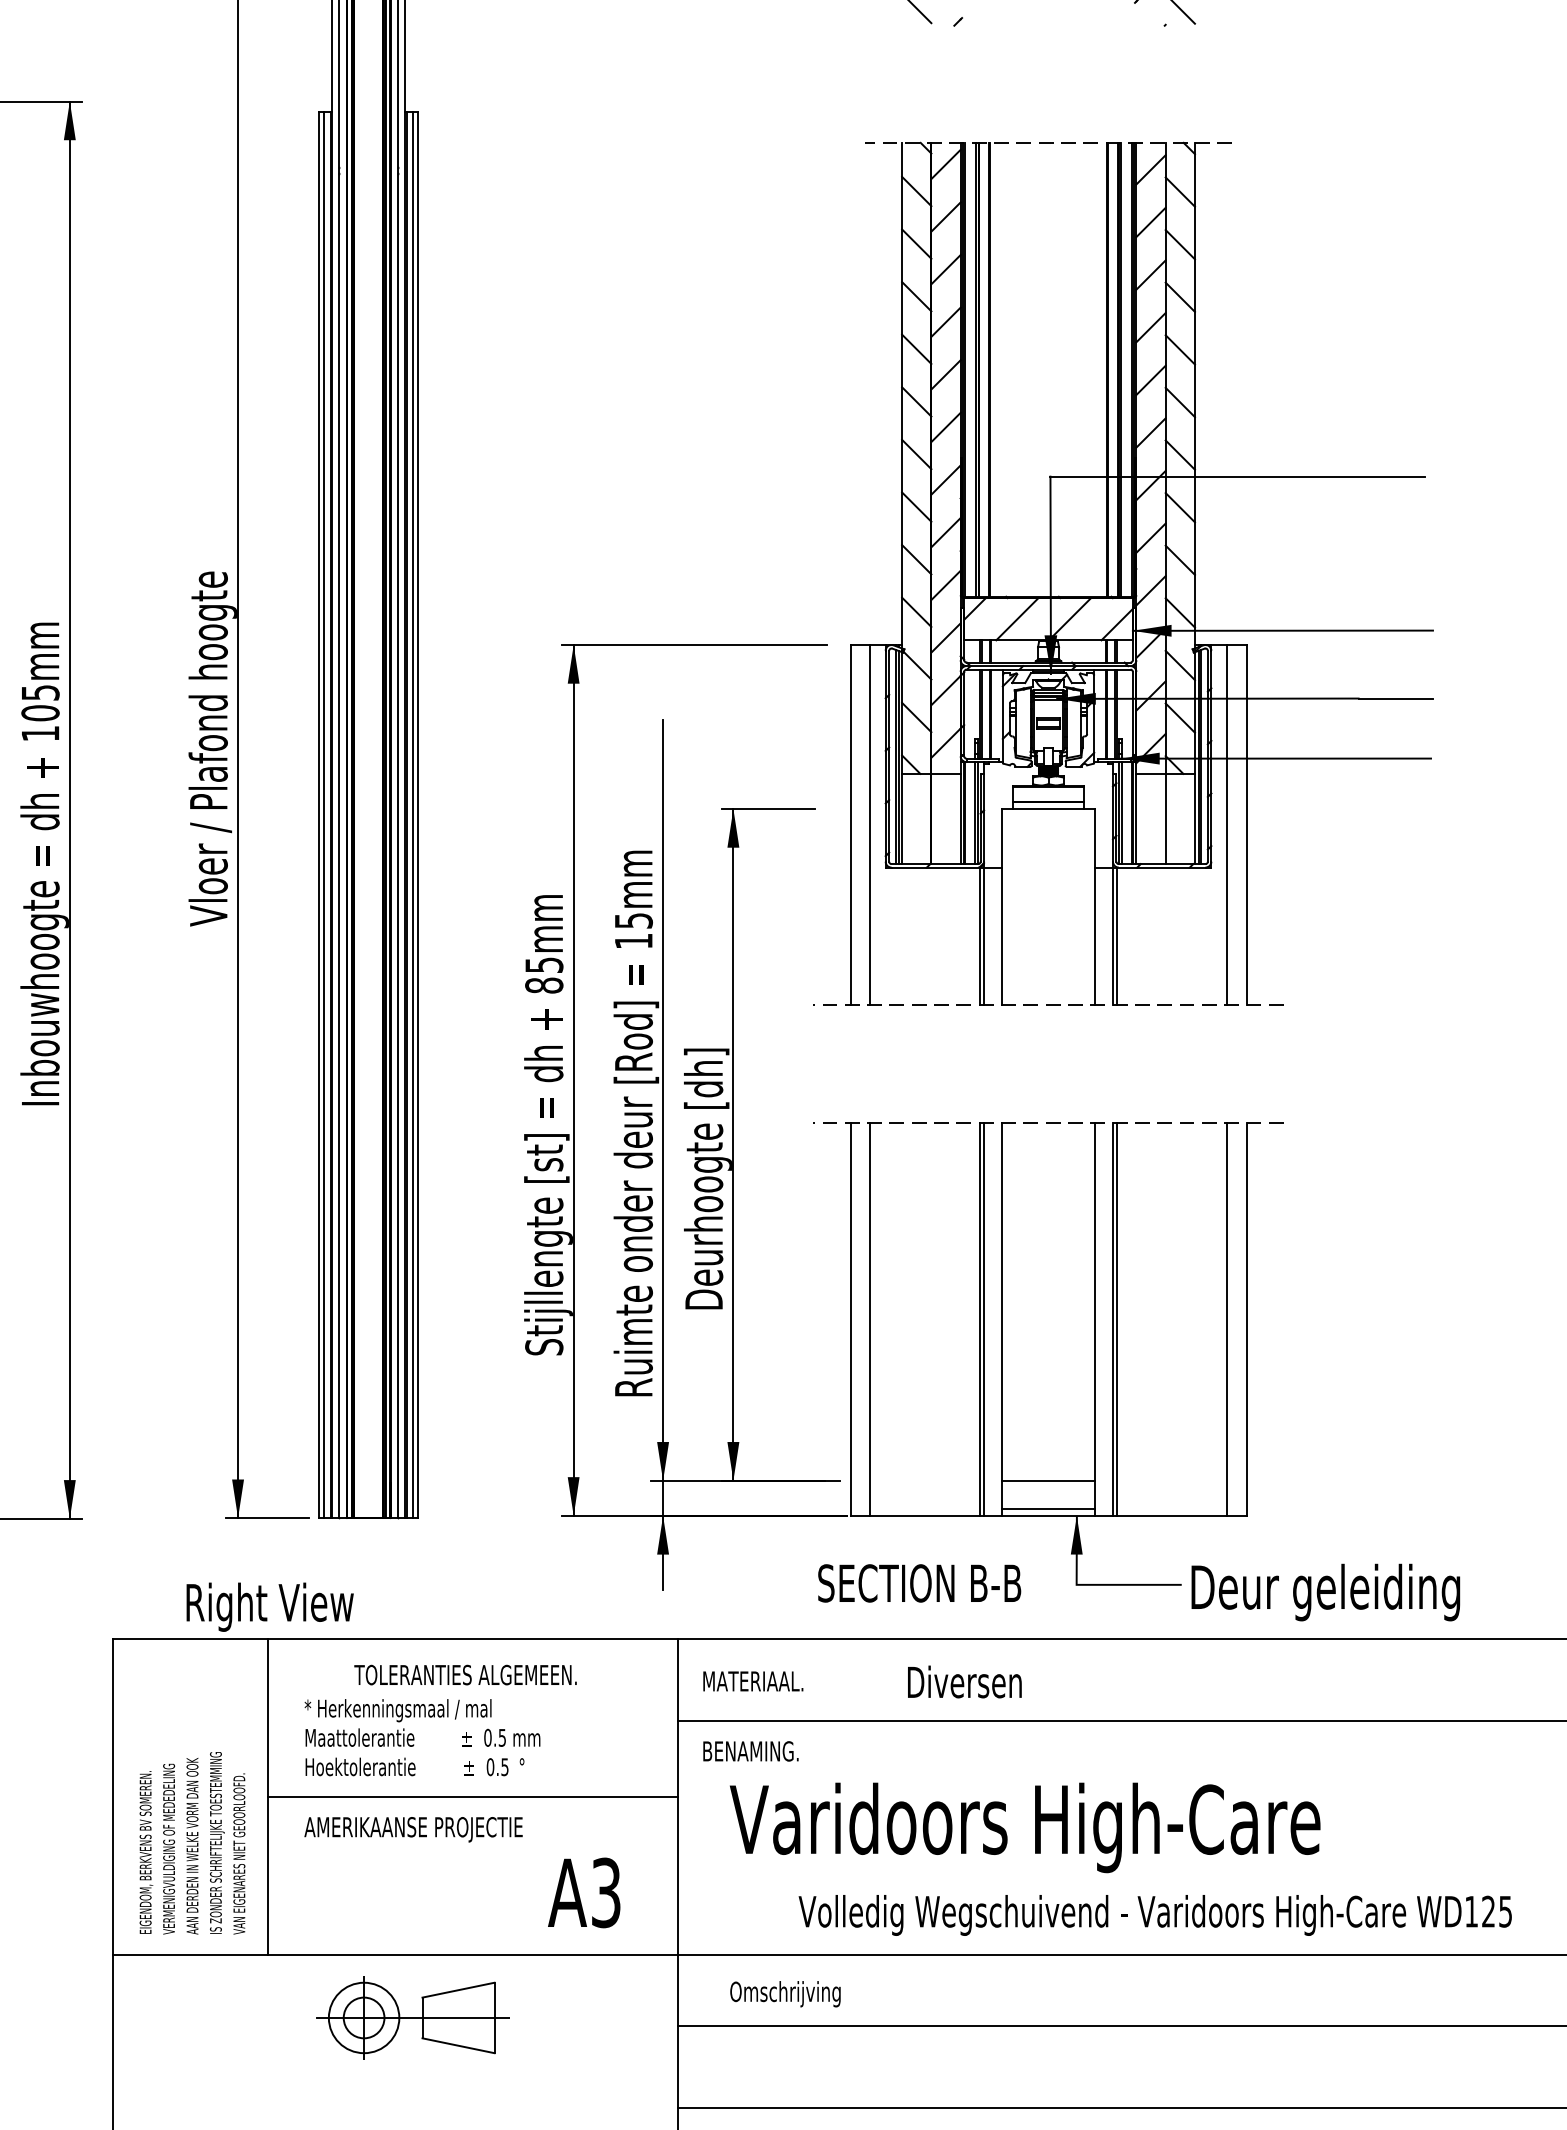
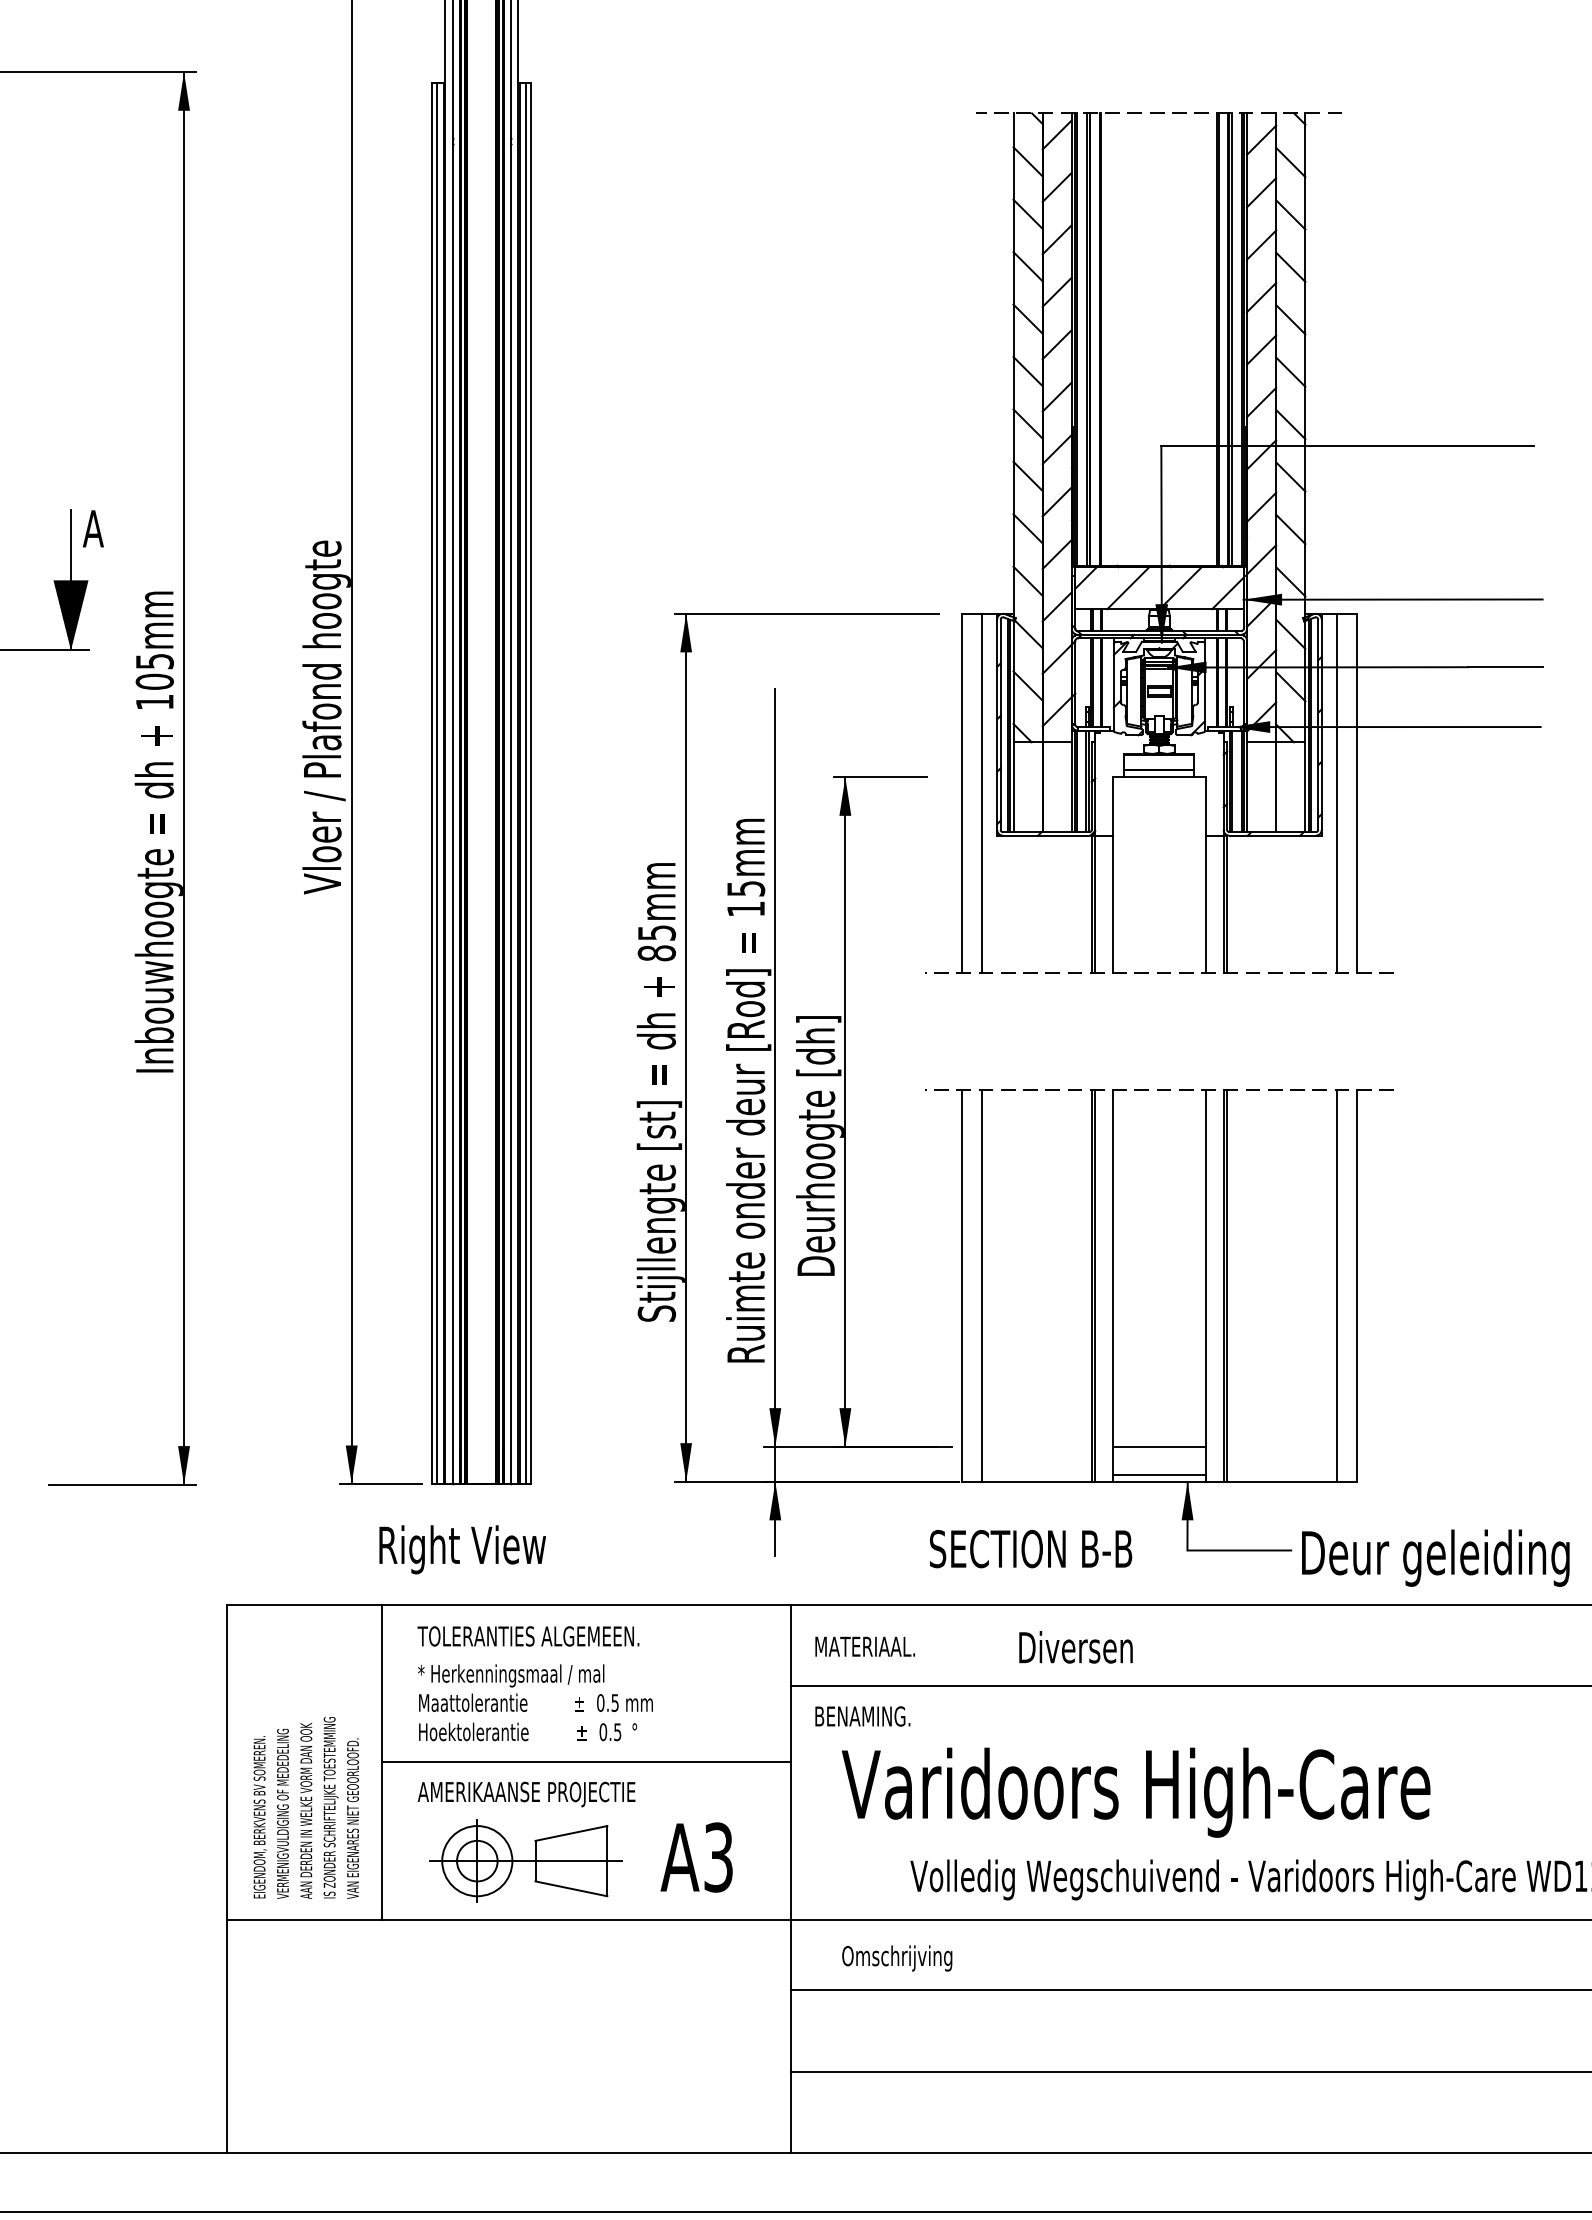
text: (269, 1606) -> (462, 1549), moved
text: (465, 1675) -> (528, 1636), moved
part: (412, 2017) -> (525, 1860), moved

